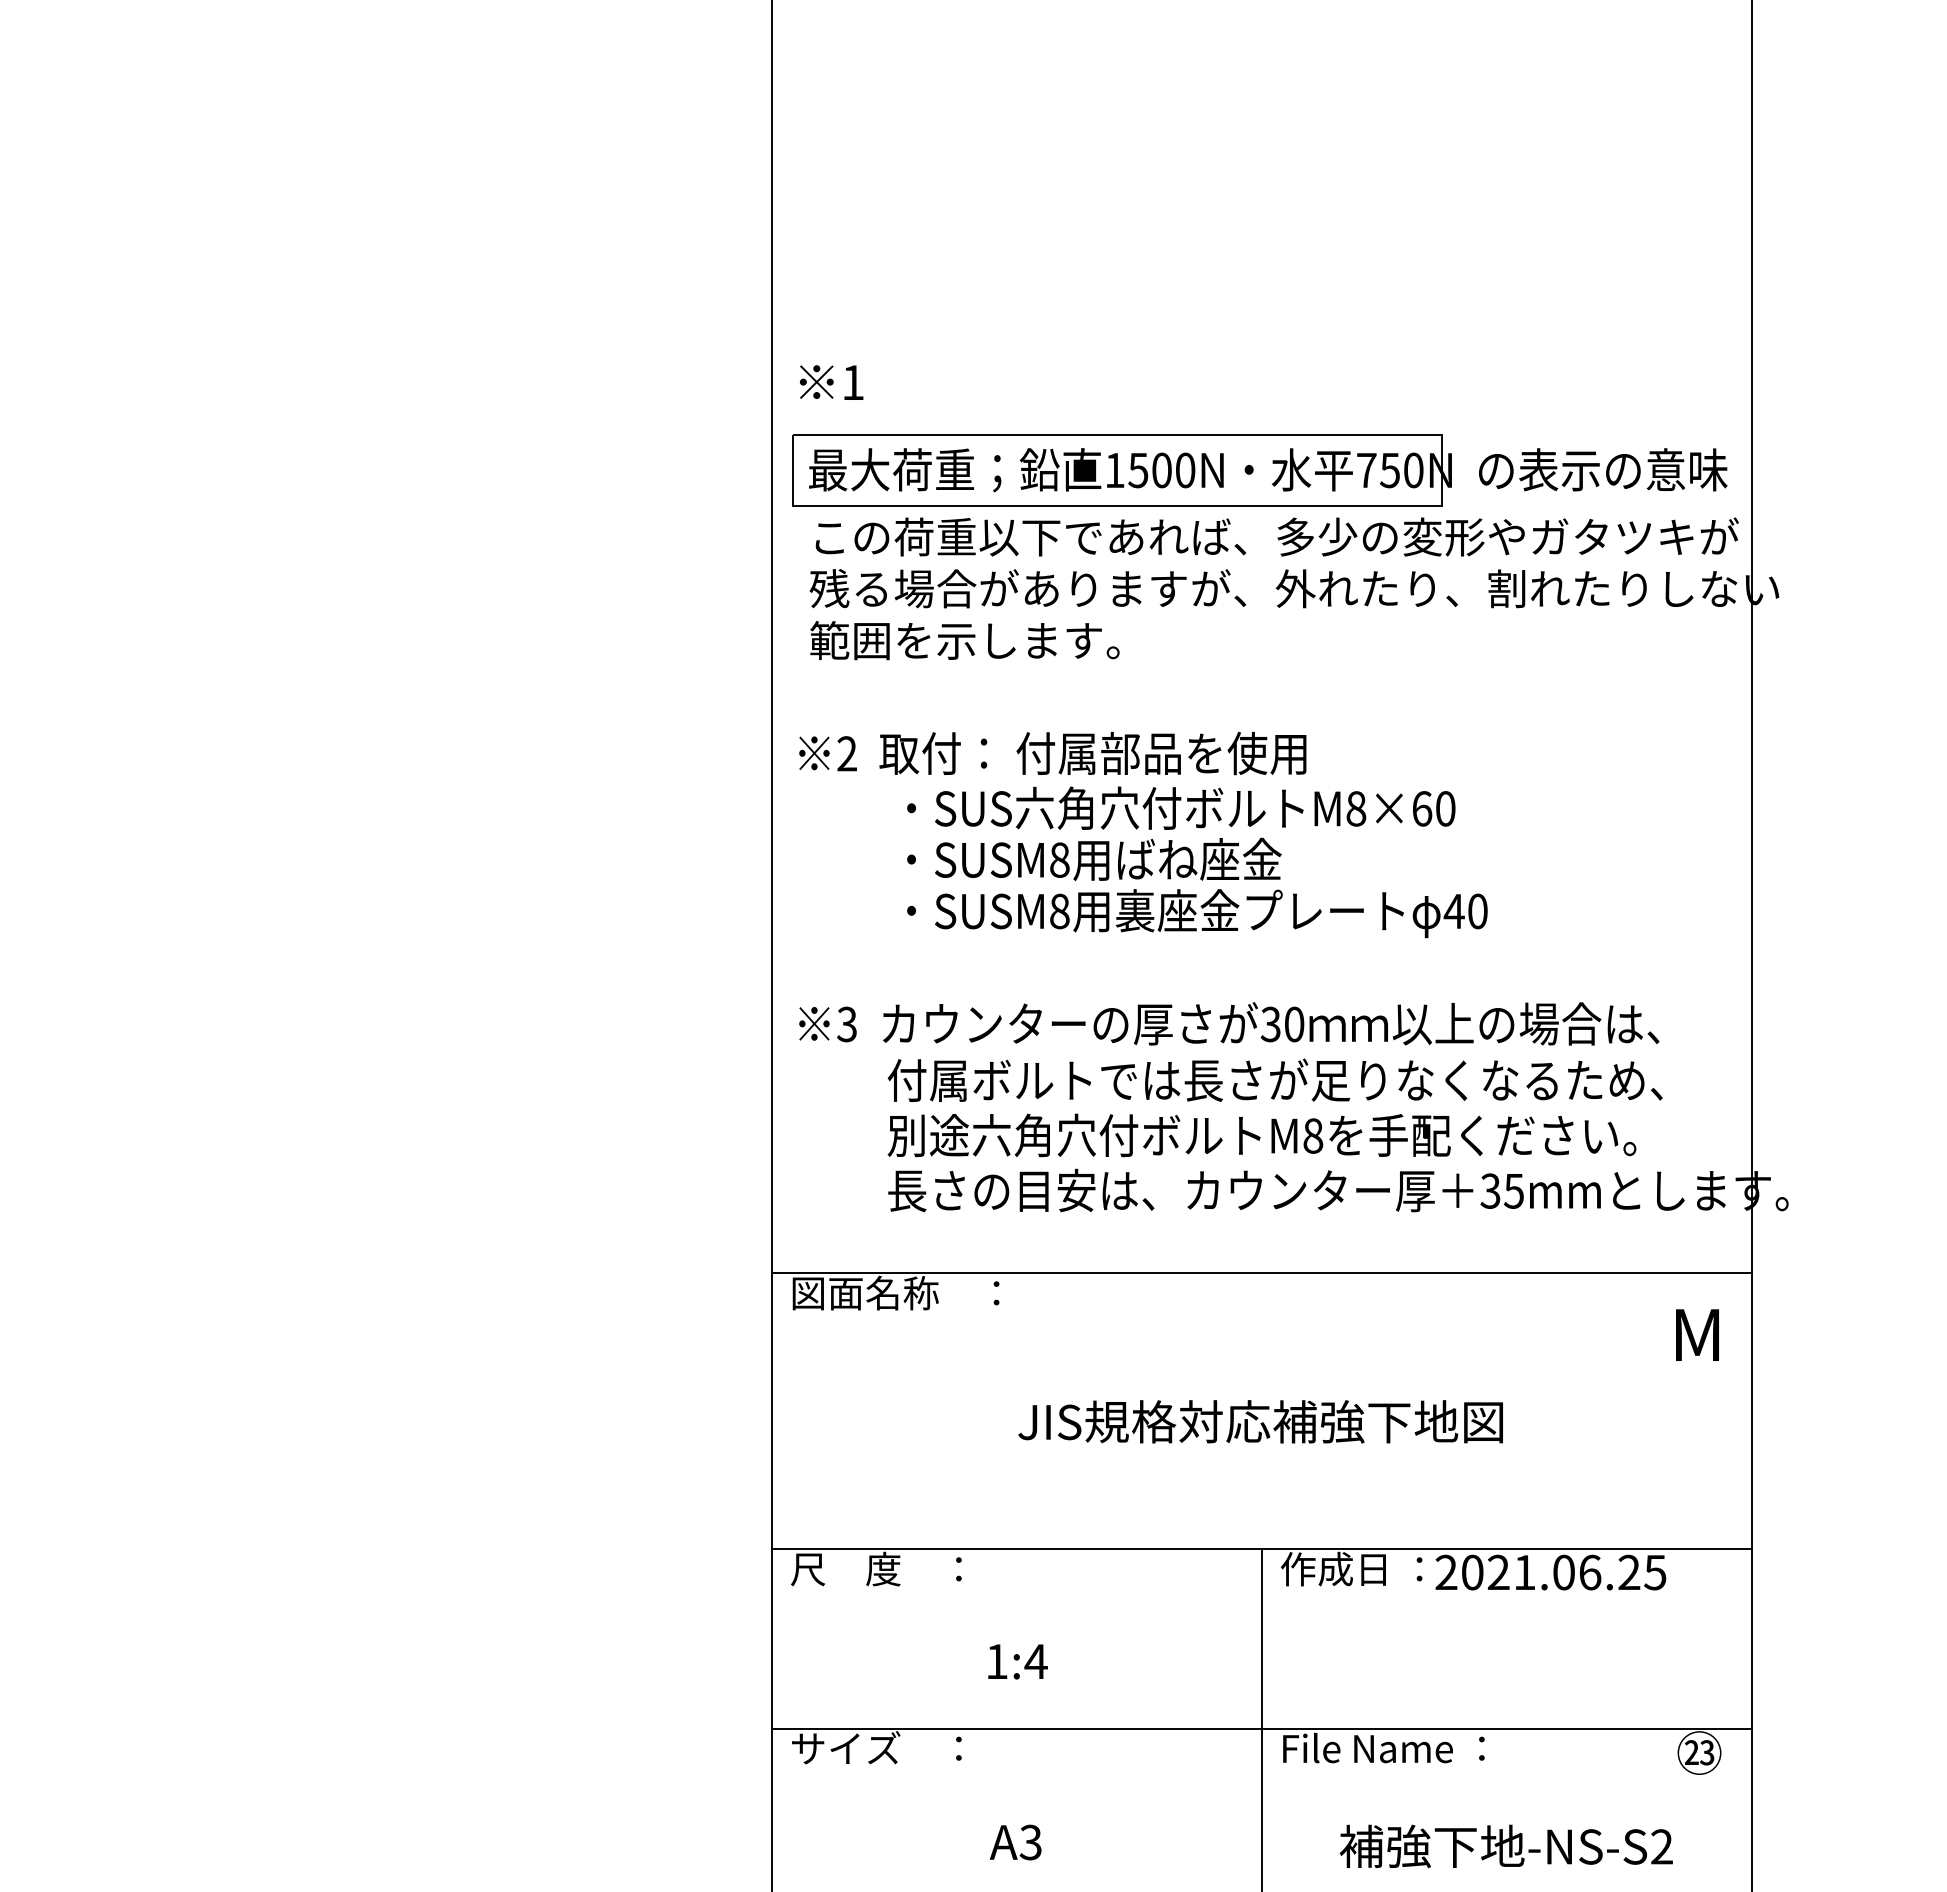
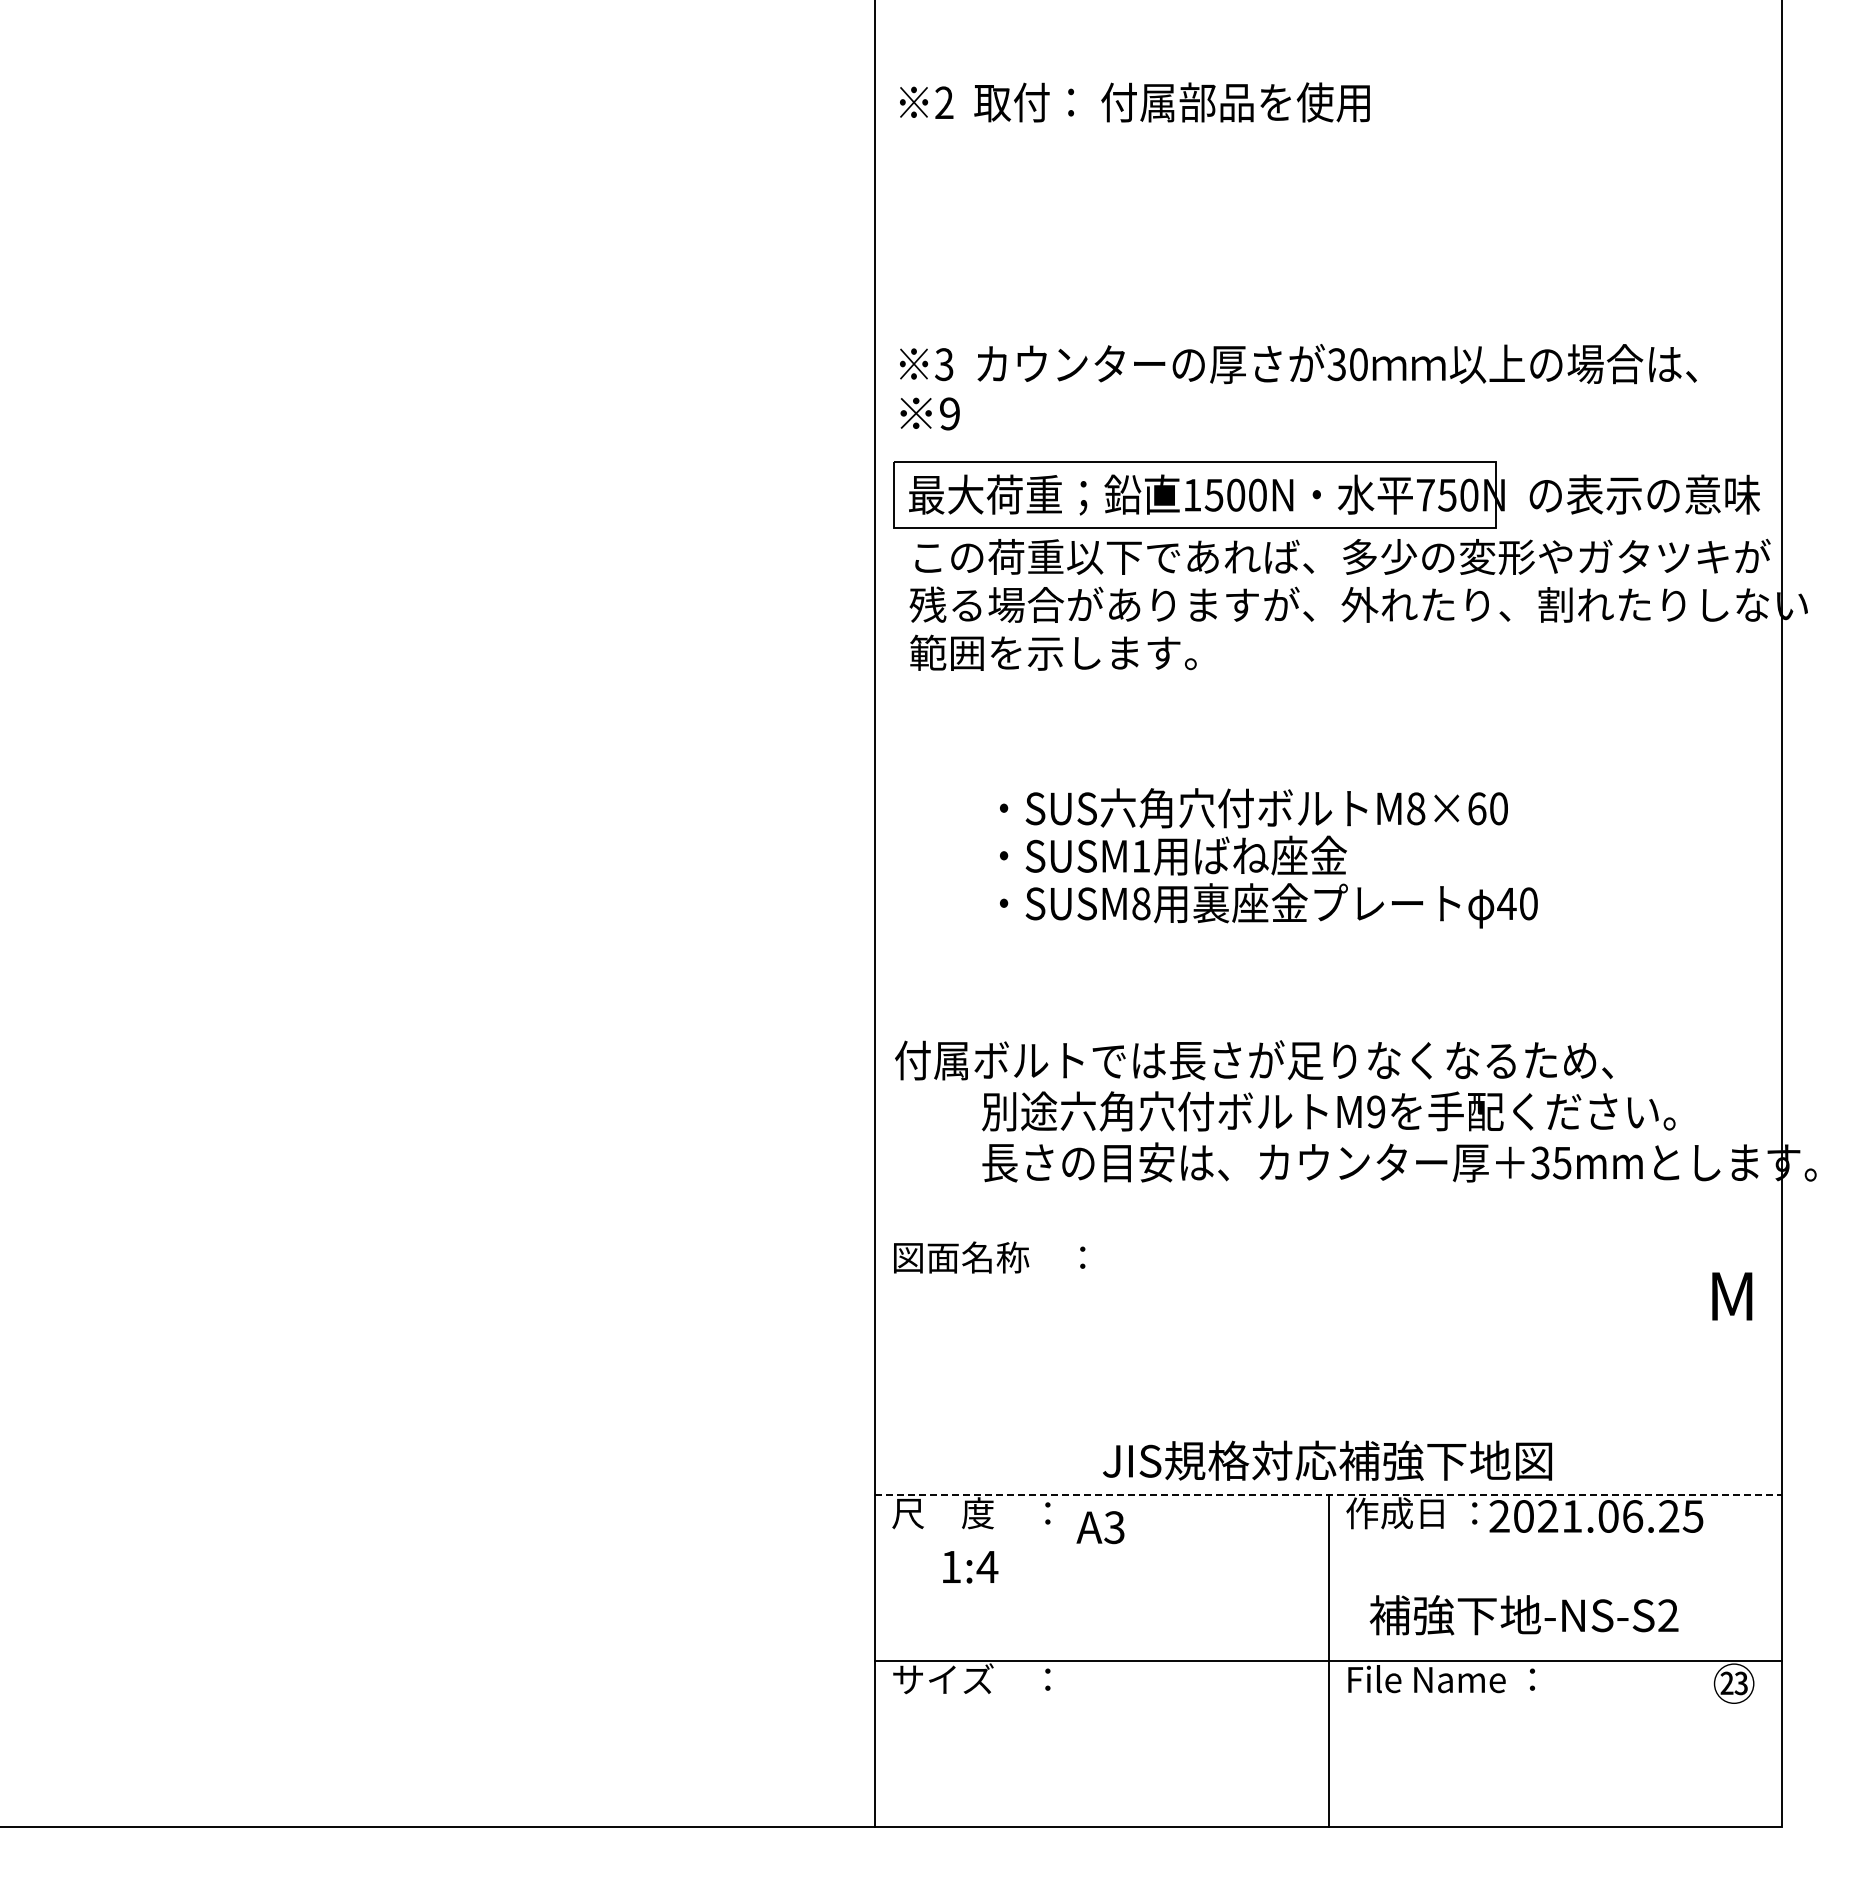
text: (852, 382) -> (949, 413), 1 -> 9
text: (1052, 753) -> (1134, 102), moved
text: (1059, 860) -> (1141, 856), SUSM8 -> SUSM1
text: (1229, 1024) -> (1298, 364), moved
text: (1274, 1080) -> (1253, 1060), moved
text: (1313, 1135) -> (1376, 1111), M8 -> M9
line: (1261, 1273) -> (1328, 1239), removed
text: (1260, 1421) -> (1327, 1460), moved
line: (1261, 1549) -> (1328, 1495), solid -> dashed
text: (1017, 1662) -> (970, 1567), moved
text: (1015, 1842) -> (1100, 1527), moved
text: (1505, 1846) -> (1523, 1615), moved

